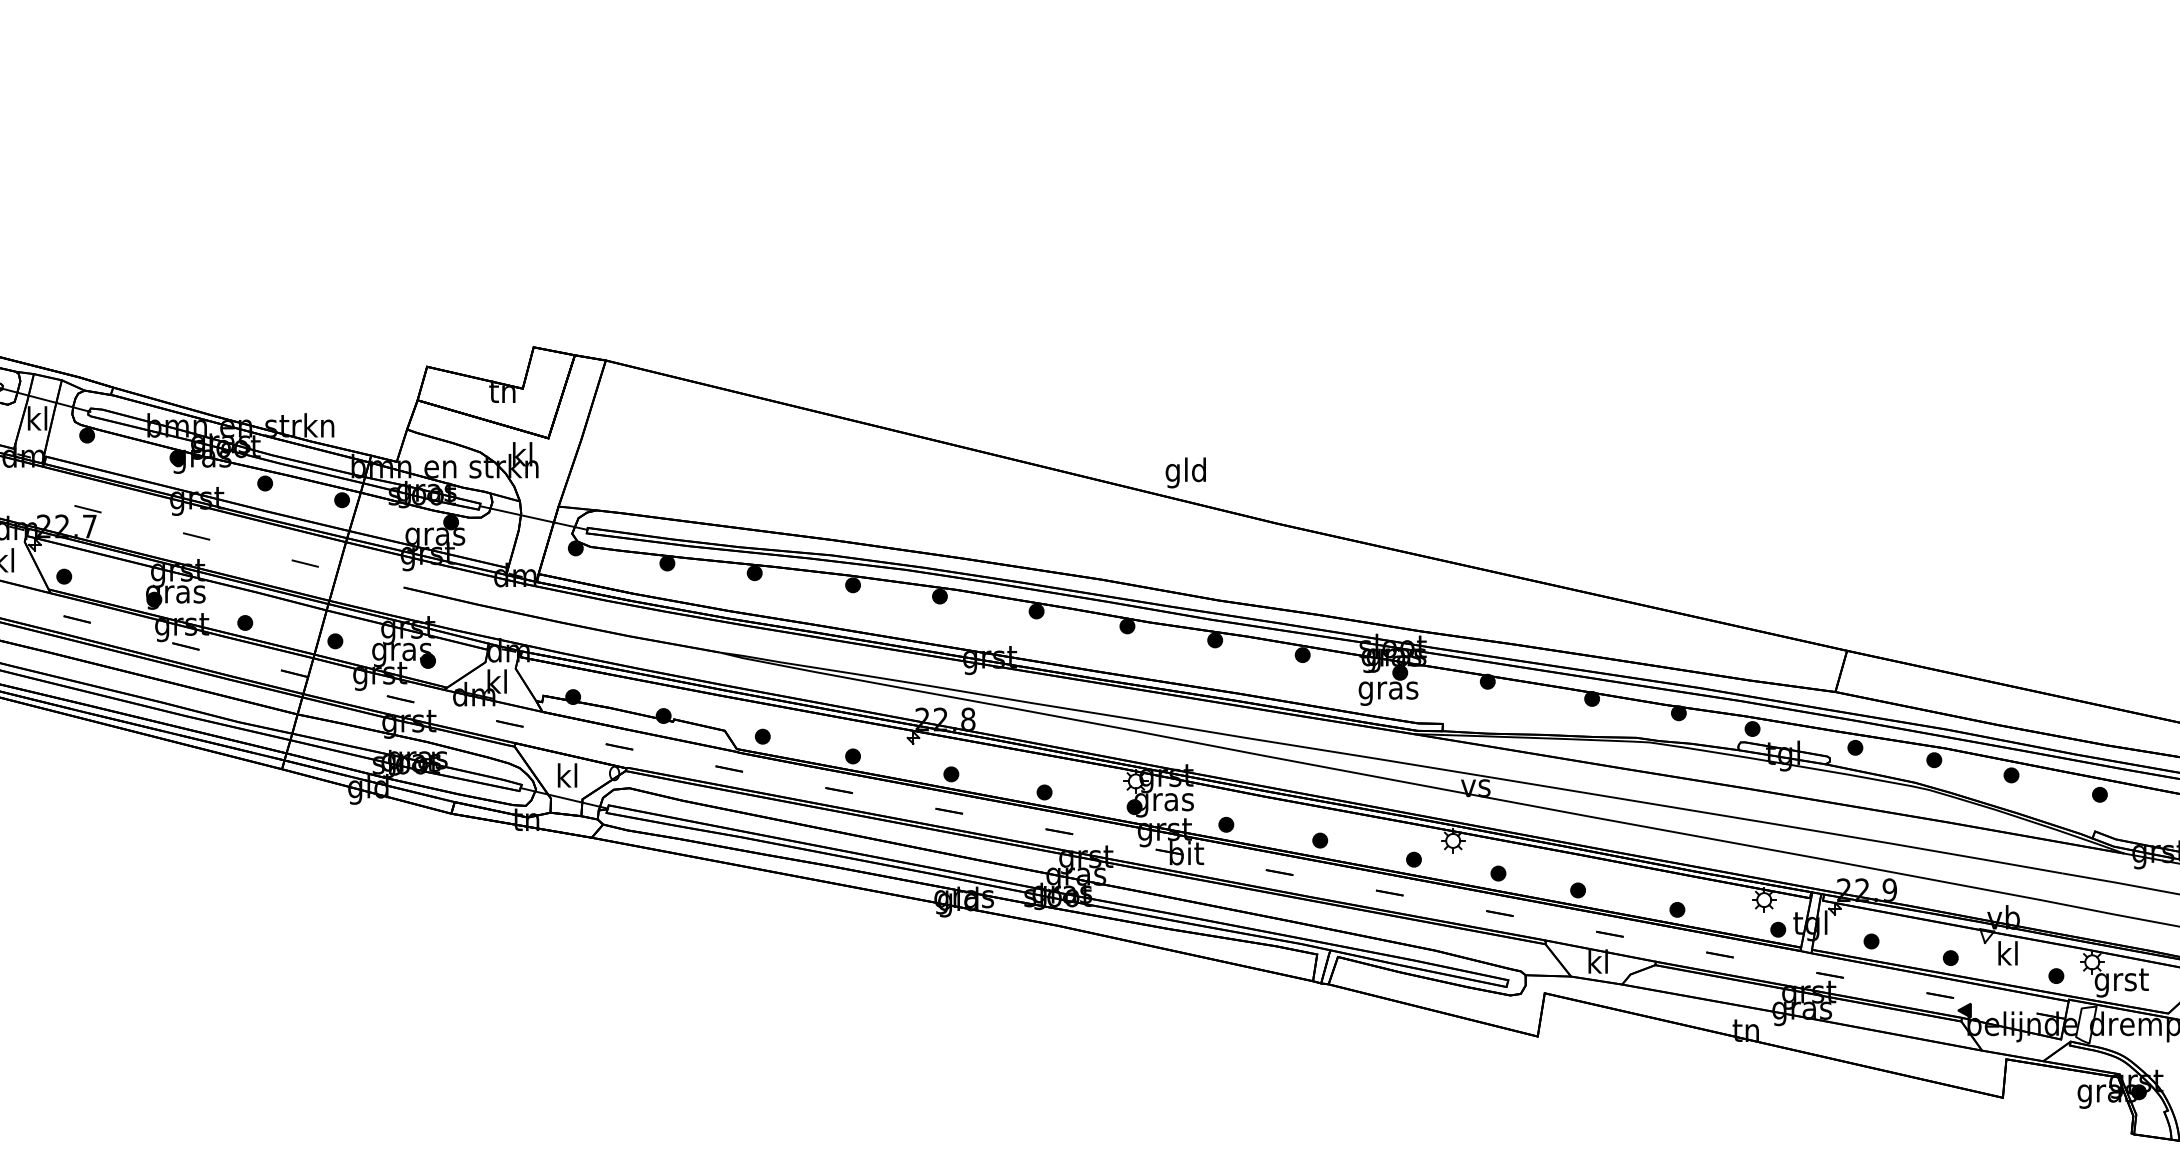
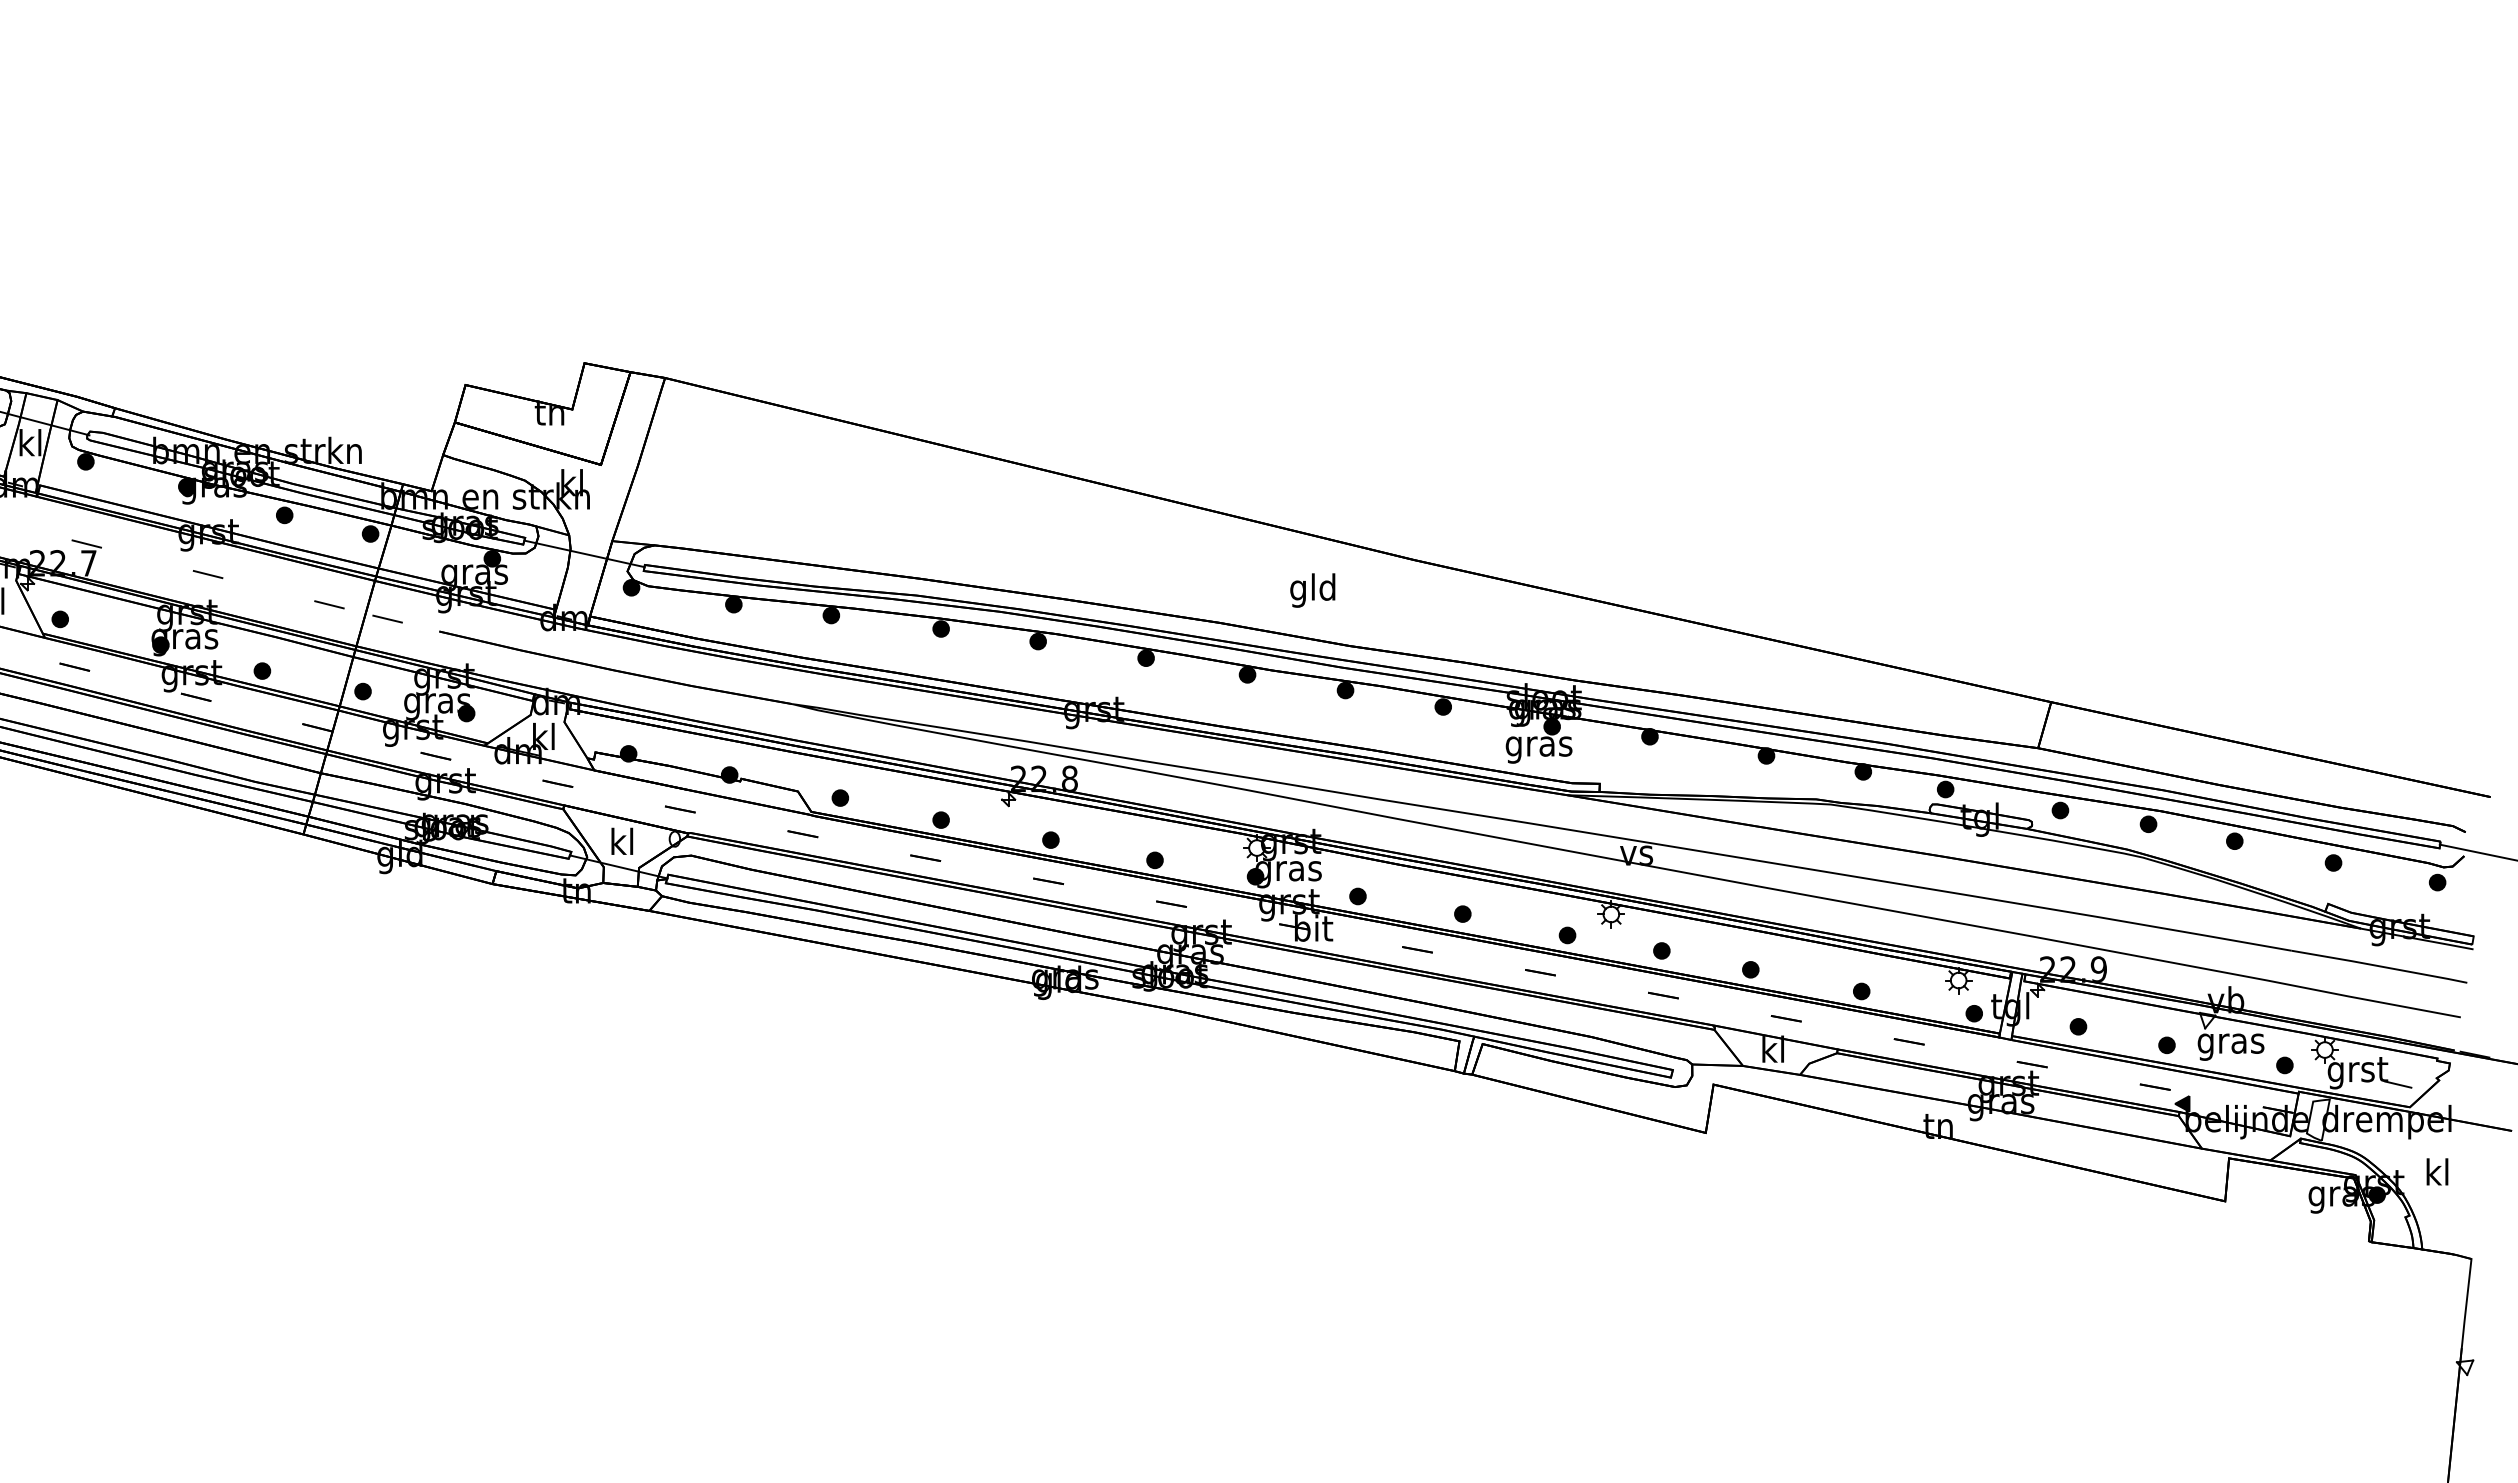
text: (1185, 472) -> (1312, 590), moved
line: (353, 574) -> (383, 617), added
text: (2007, 956) -> (2230, 1043), kl -> gras
line: (2158, 993) -> (2398, 1084), added

